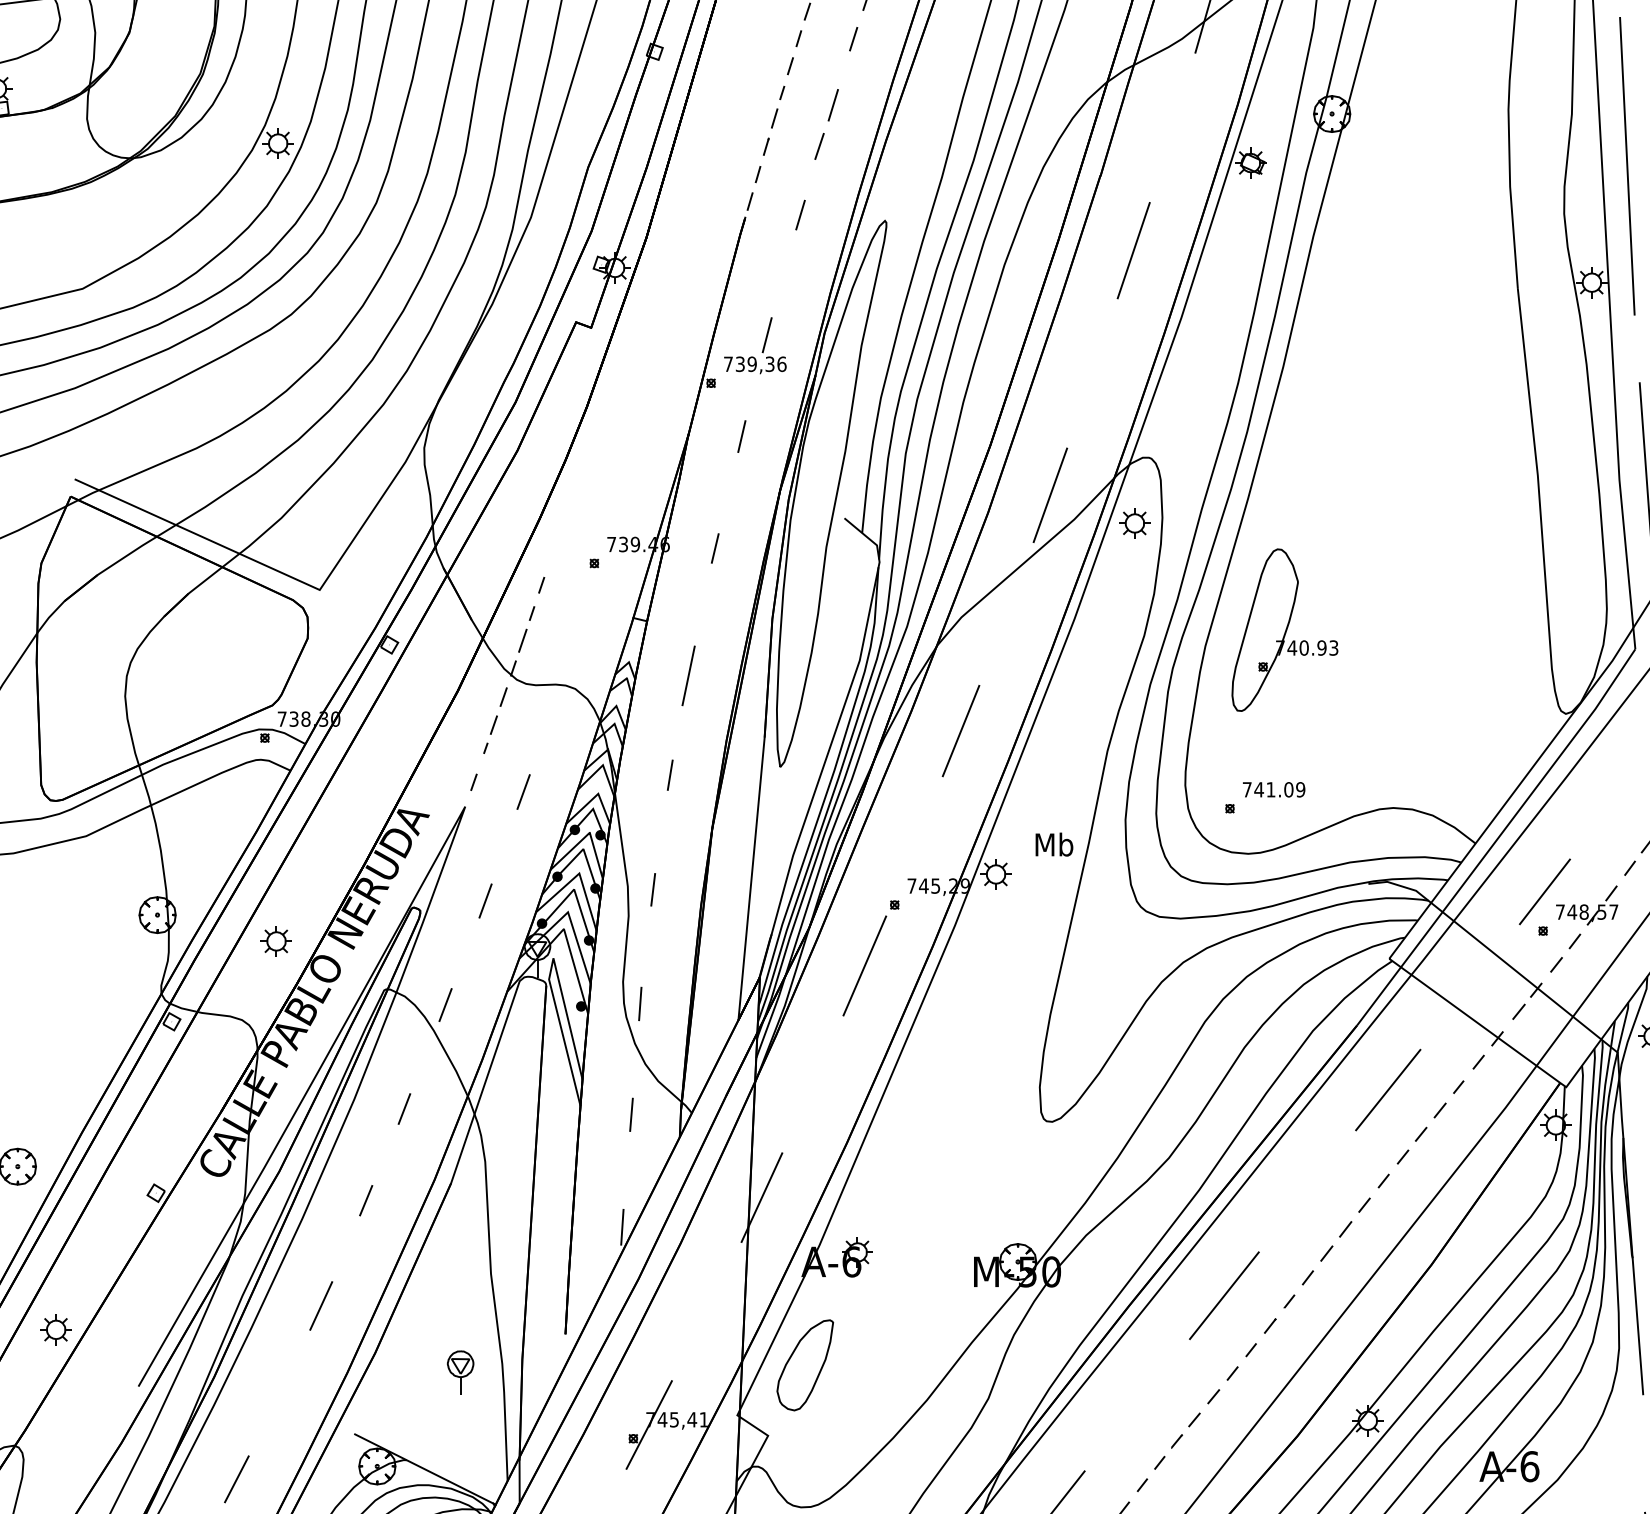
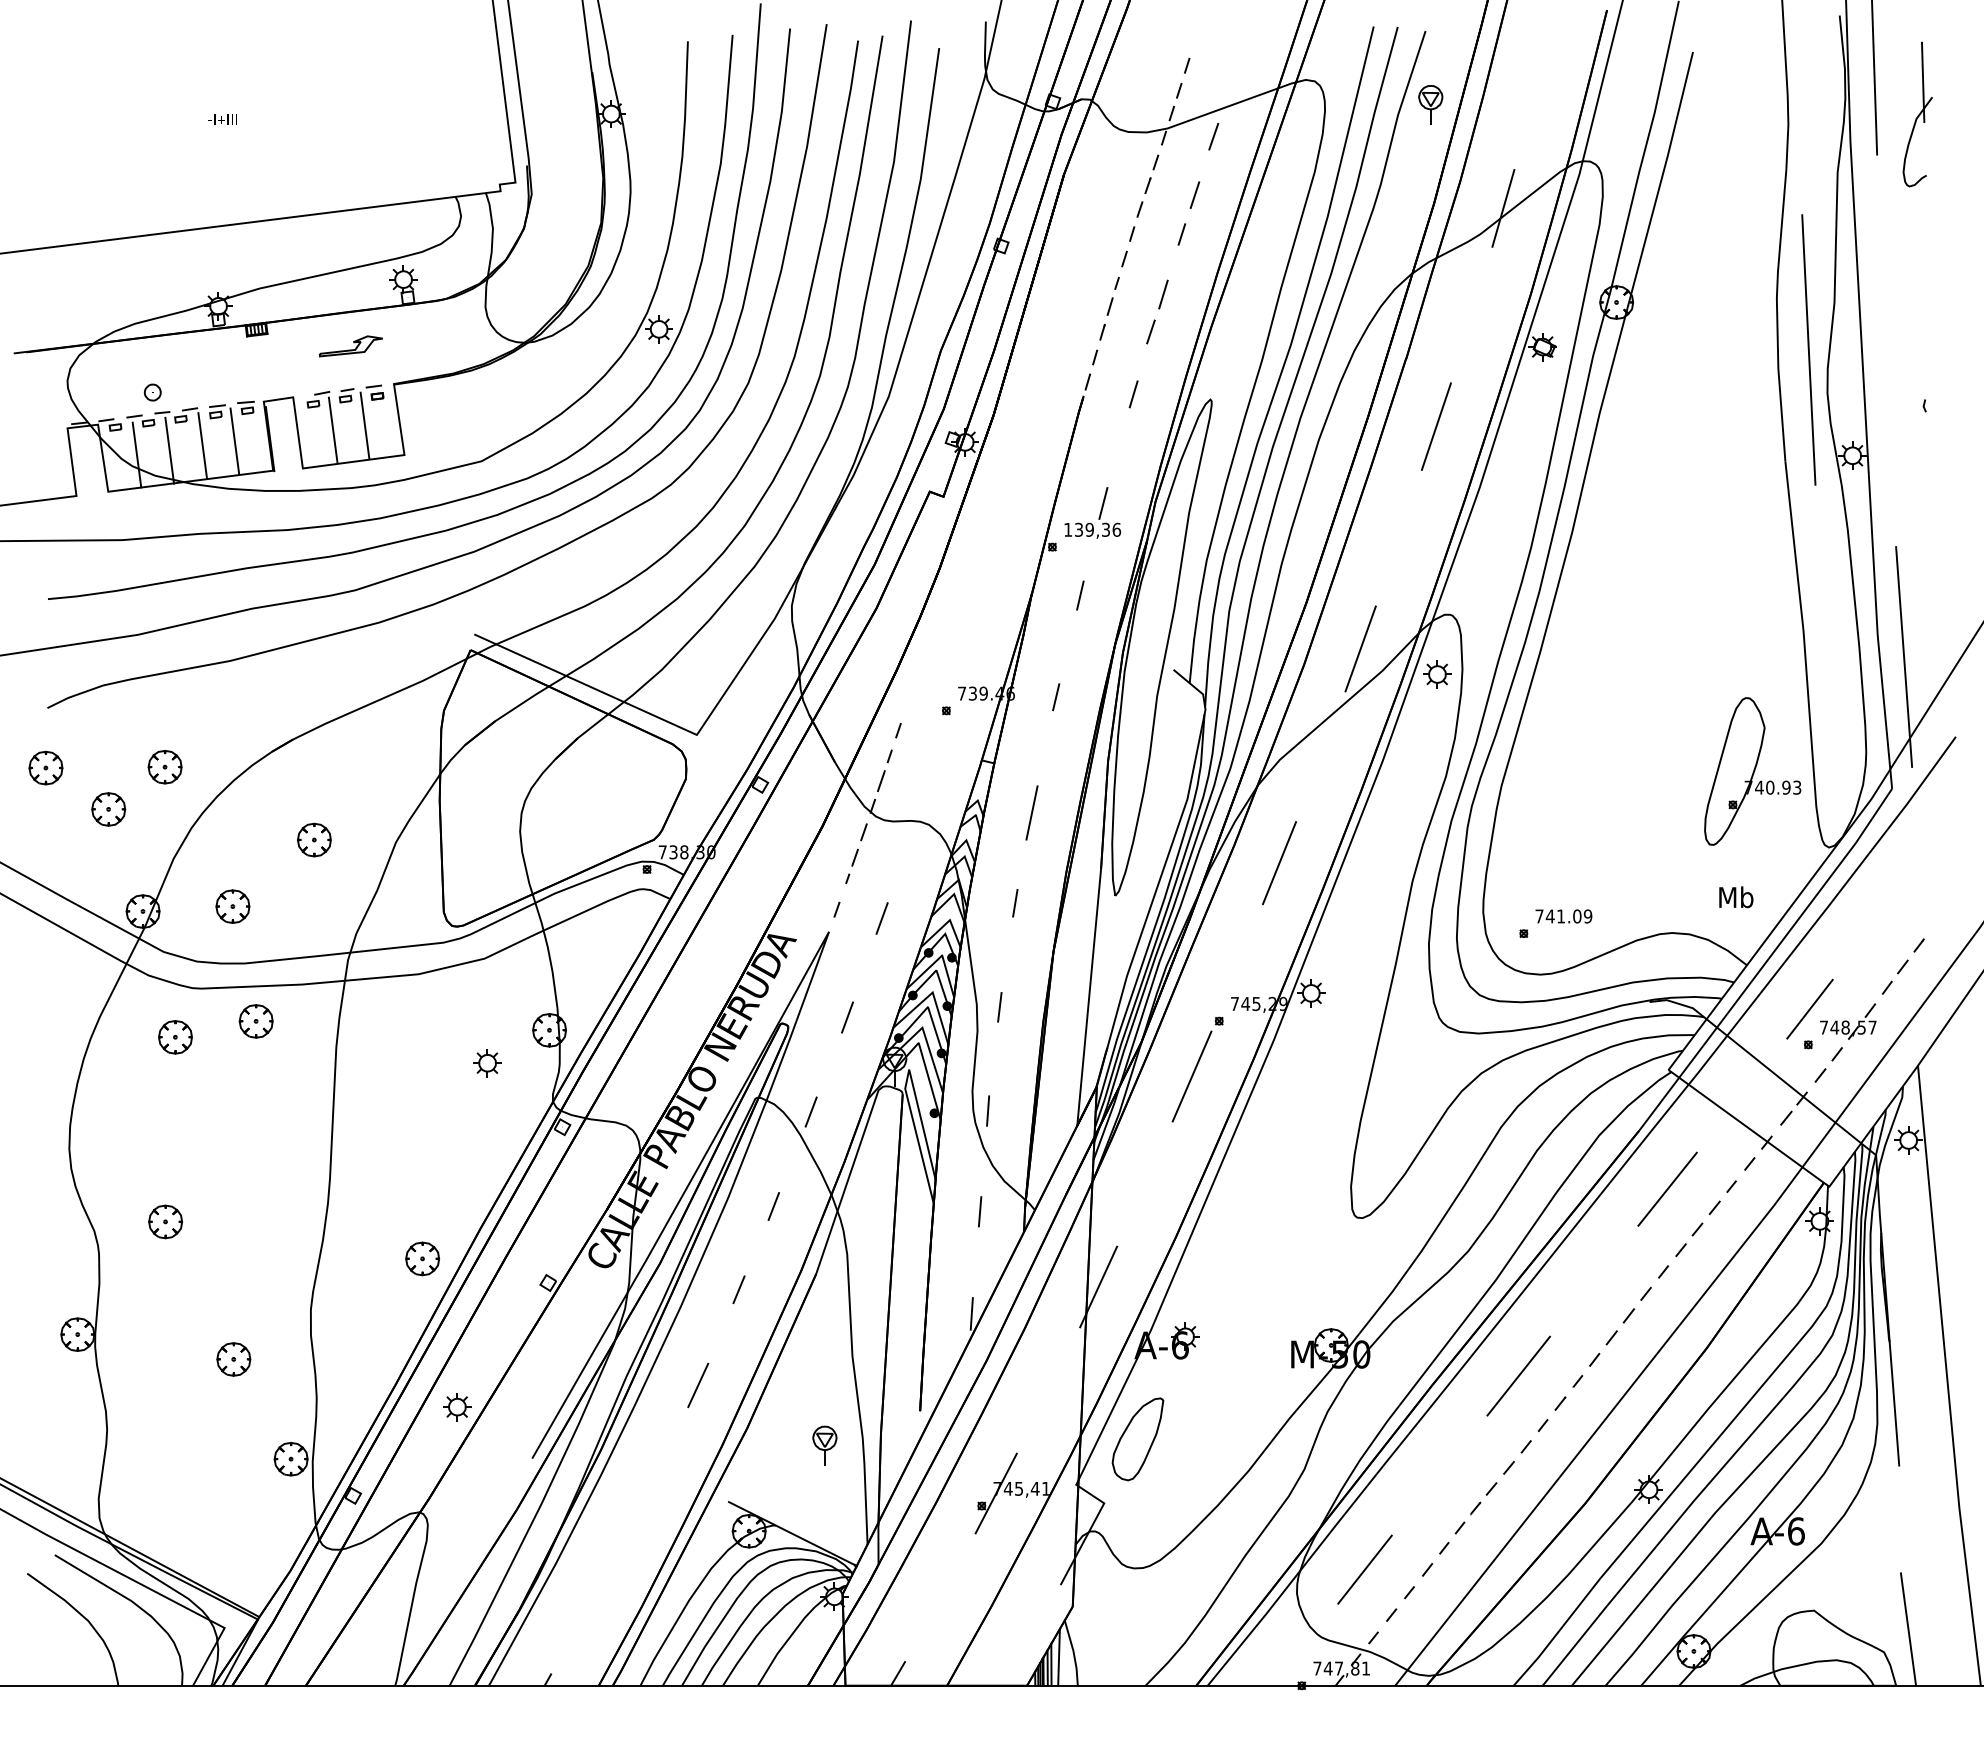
line: (1626, 165) -> (1808, 349), moved
text: (728, 363) -> (1068, 529), 739,36 -> 139,36
part: (1284, 630) -> (1752, 771), moved
text: (1054, 844) -> (1736, 897), moved
part: (276, 941) -> (487, 1063), moved
line: (236, 1478) -> (621, 1542), removed

